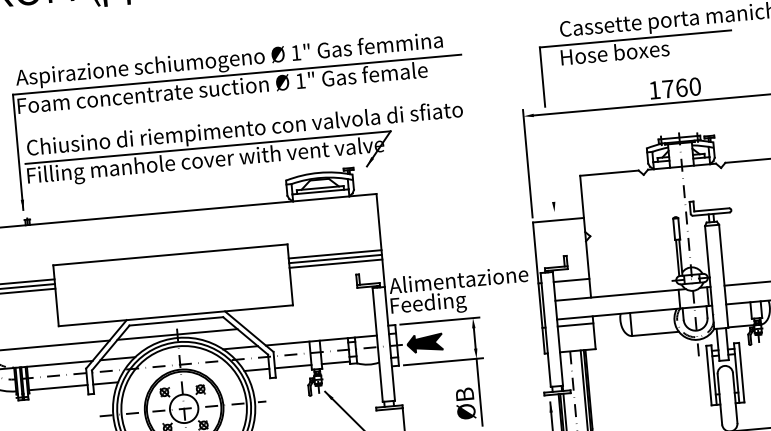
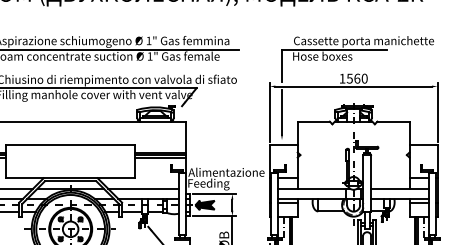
text: (667, 88) -> (349, 78), 1760 -> 1560
line: (550, 159) -> (282, 111), added
line: (310, 322) -> (143, 188), added

